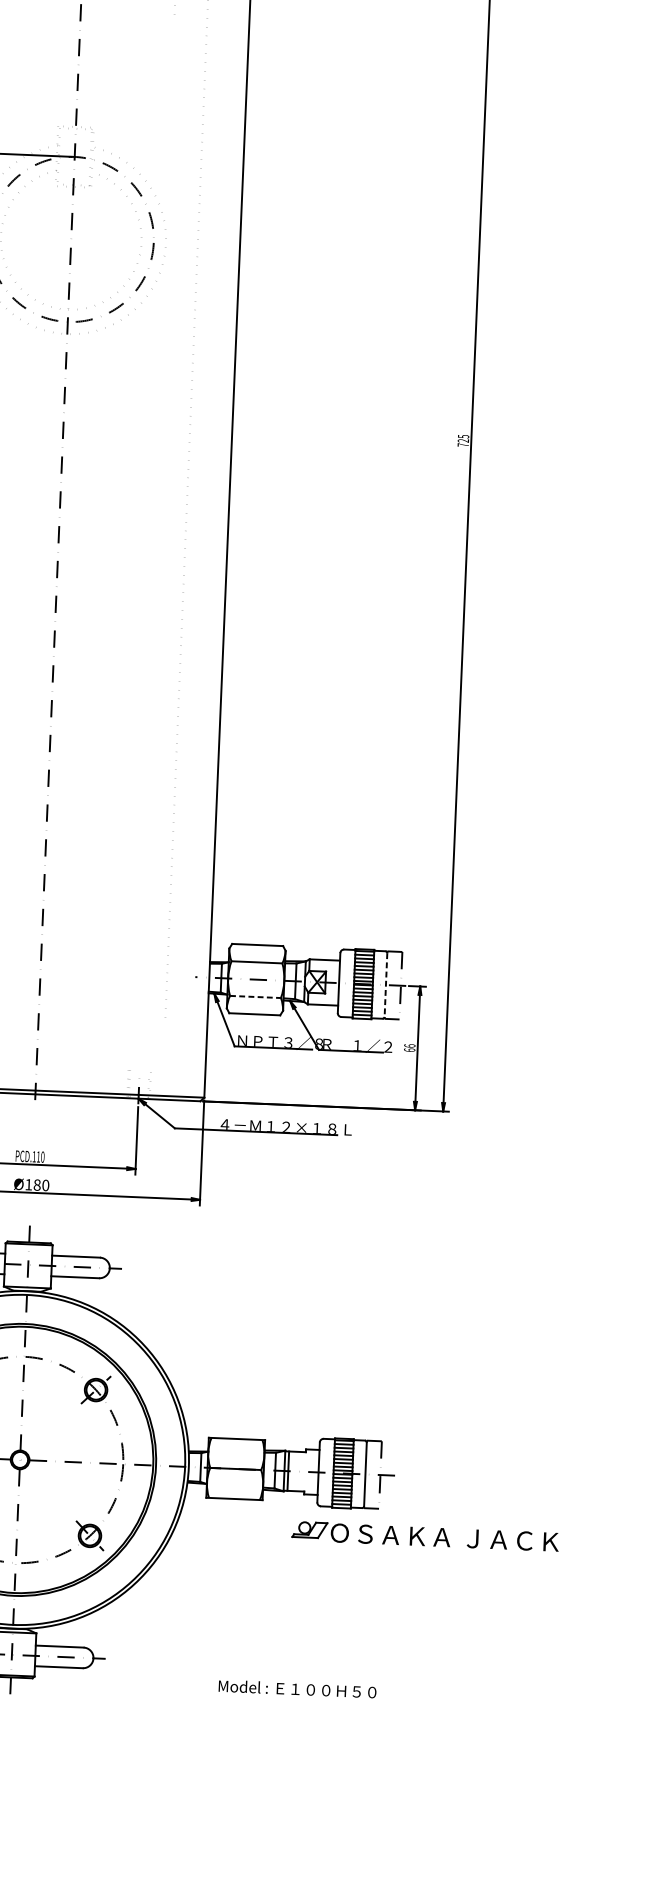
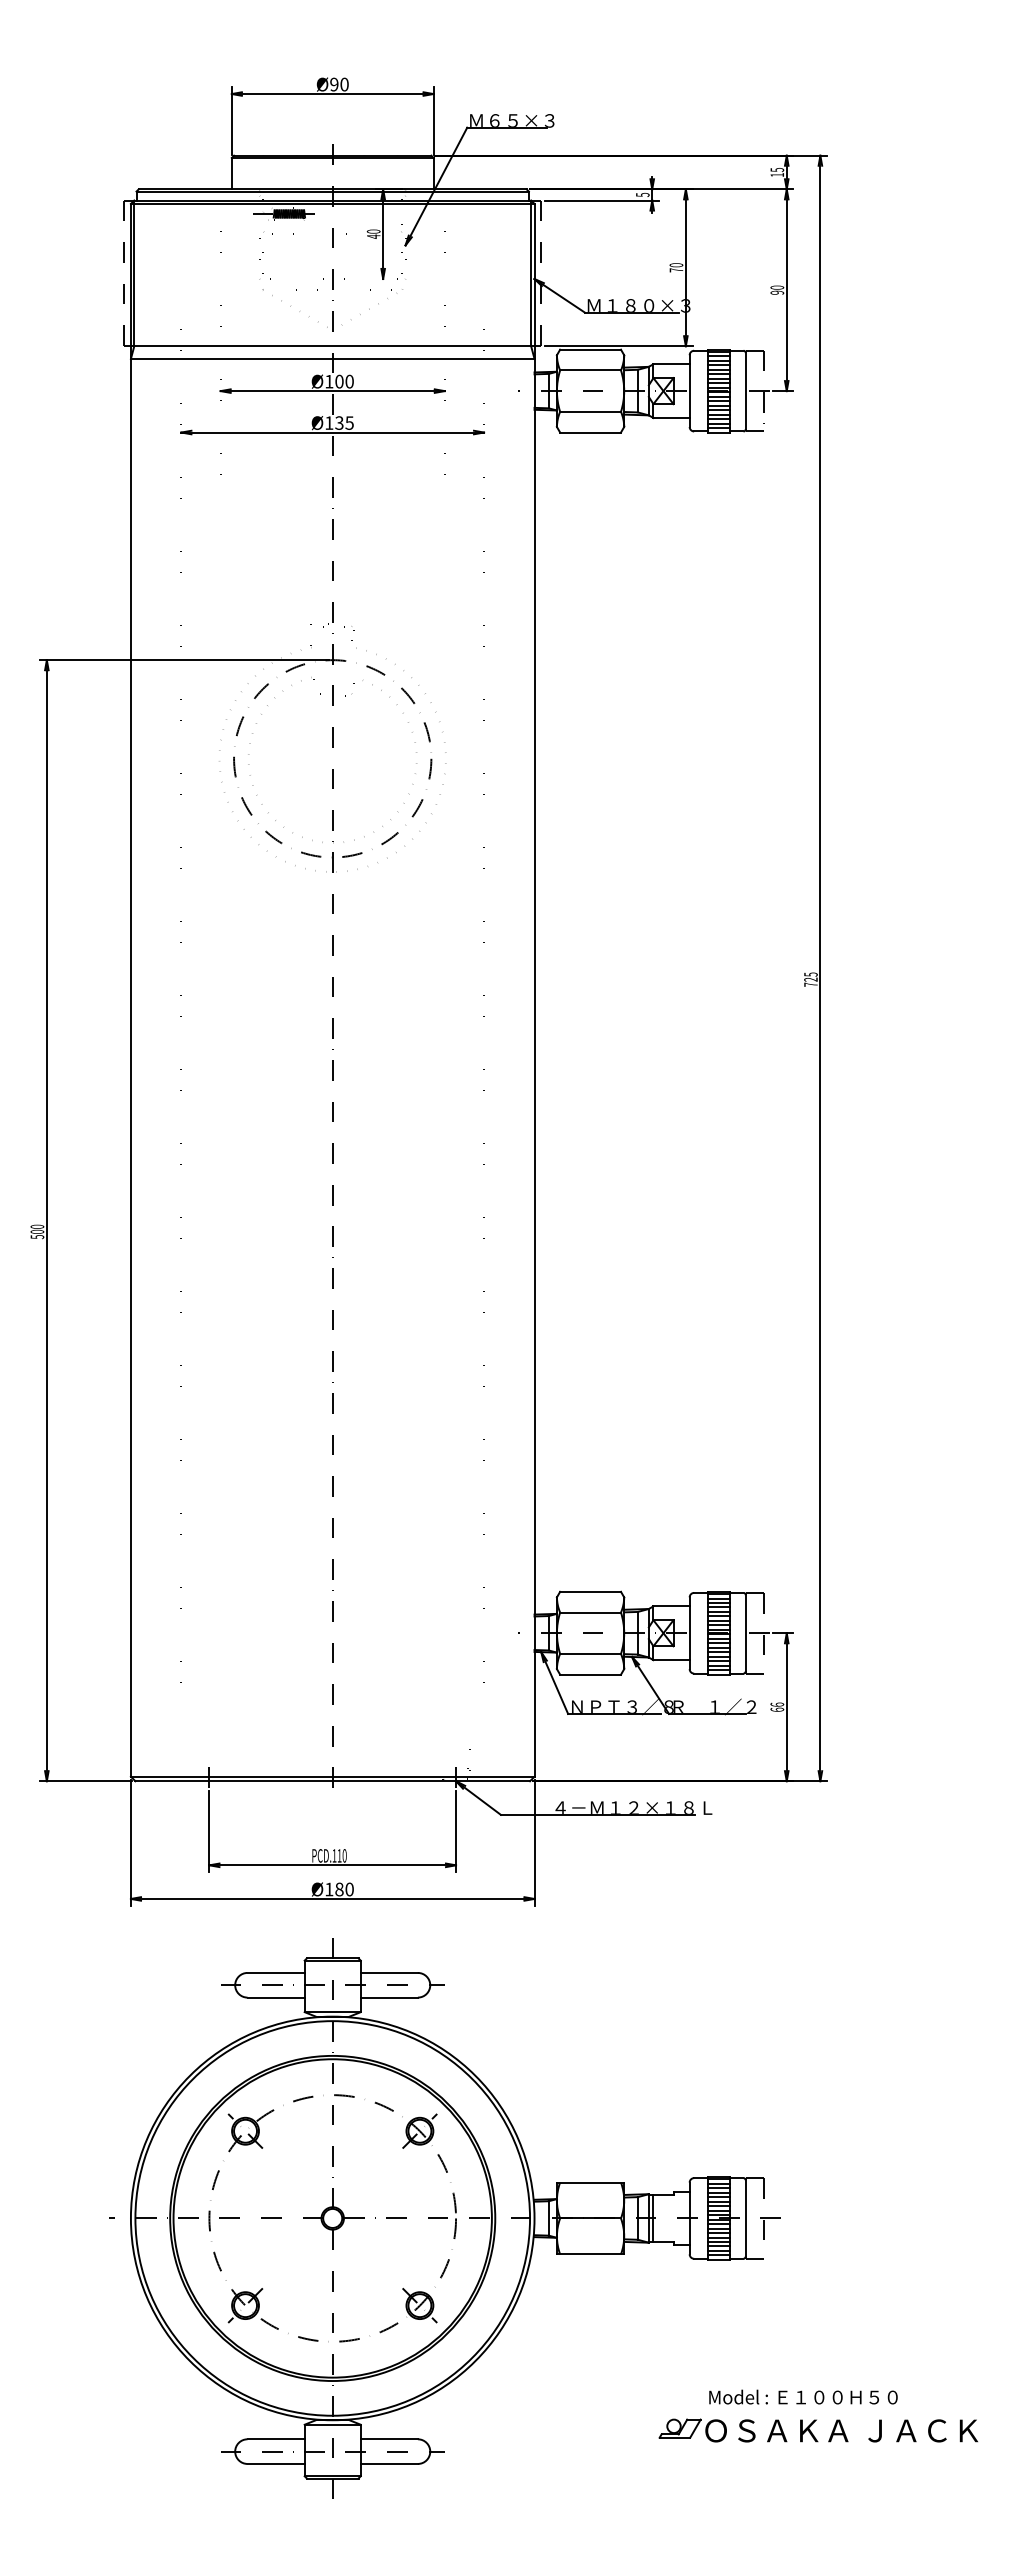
line: (385, 985) -> (745, 1633), dashed -> solid
line: (256, 996) -> (591, 1653), dashed -> solid
part: (420, 1537) -> (812, 2432), moved
text: (297, 1688) -> (803, 2396), moved

